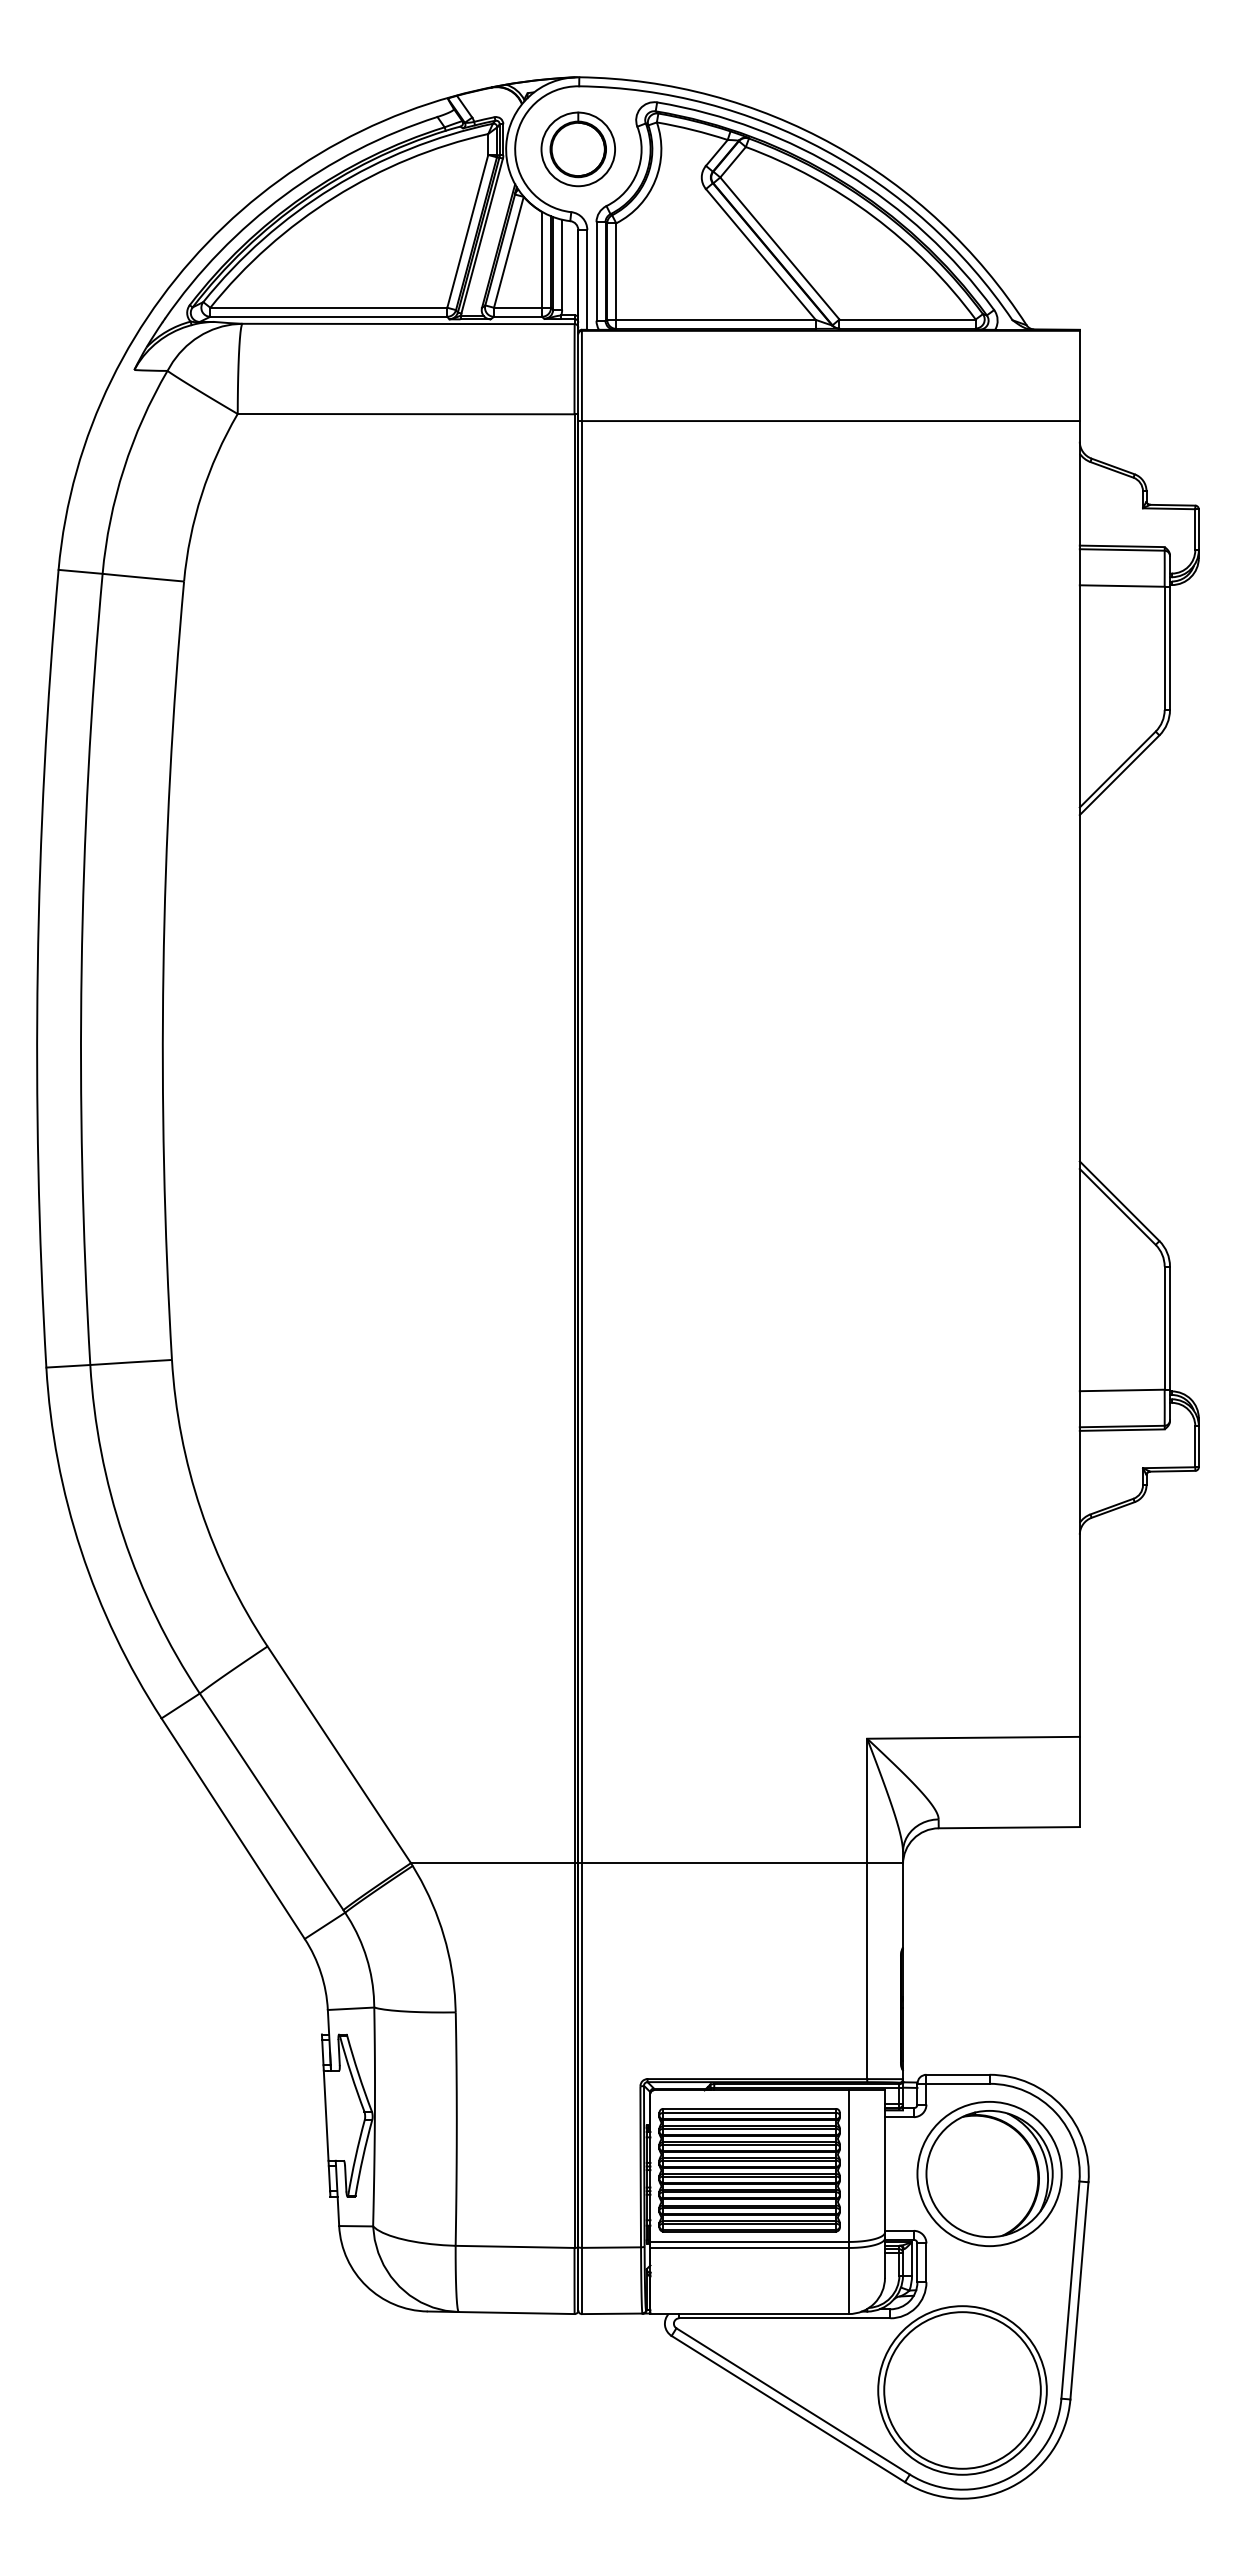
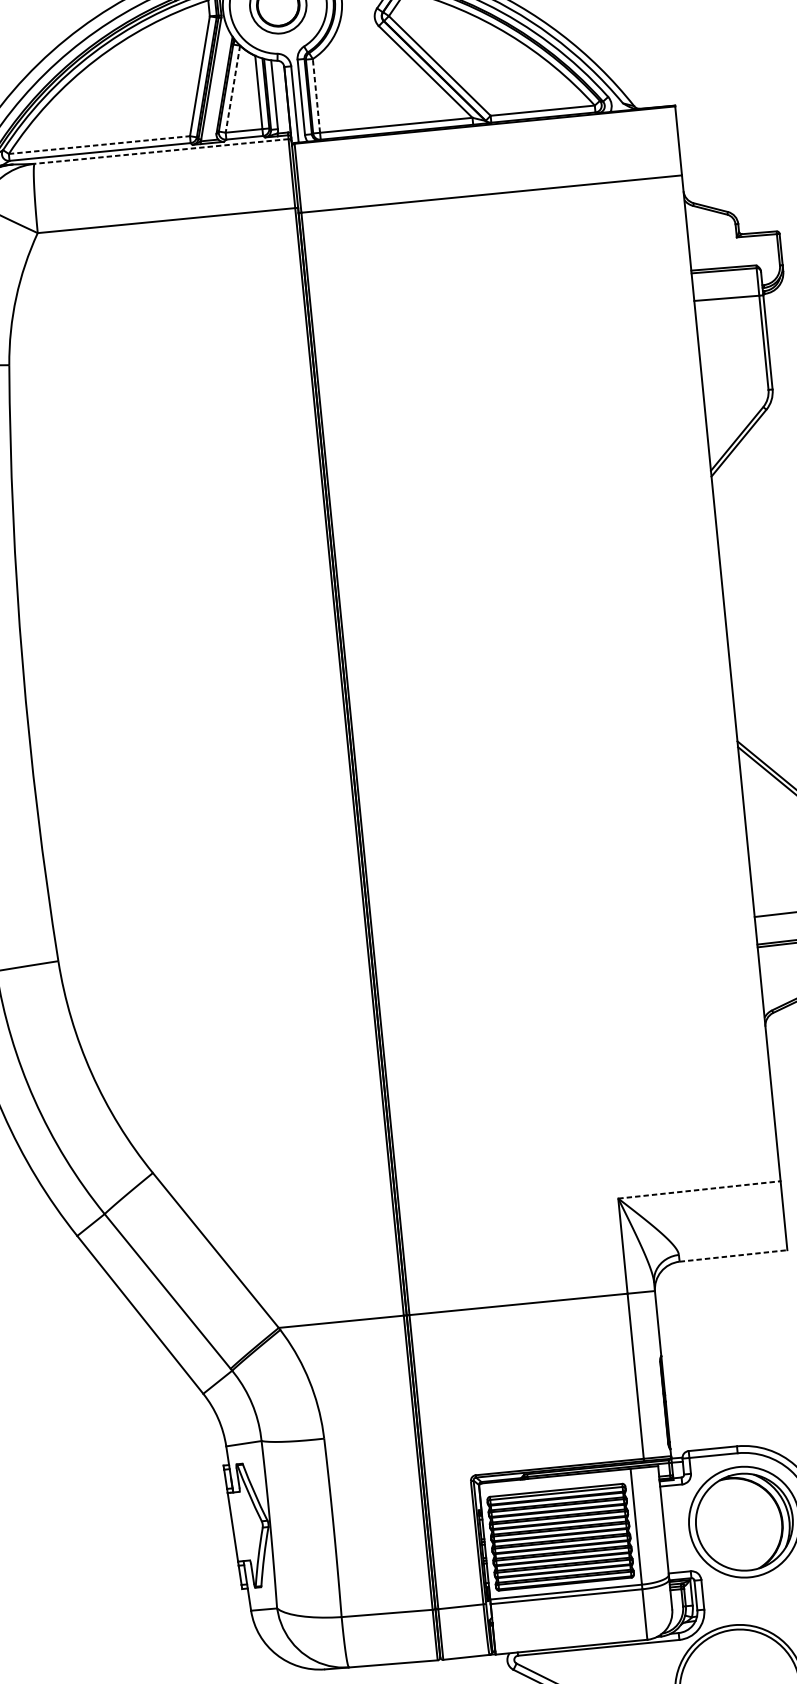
line: (508, 252) -> (232, 89), solid -> dashed
line: (616, 271) -> (316, 95), solid -> dashed
line: (329, 307) -> (99, 144), solid -> dashed
line: (408, 323) -> (161, 151), solid -> dashed
line: (974, 1737) -> (700, 1189), solid -> dashed
line: (1009, 1827) -> (733, 1255), solid -> dashed

